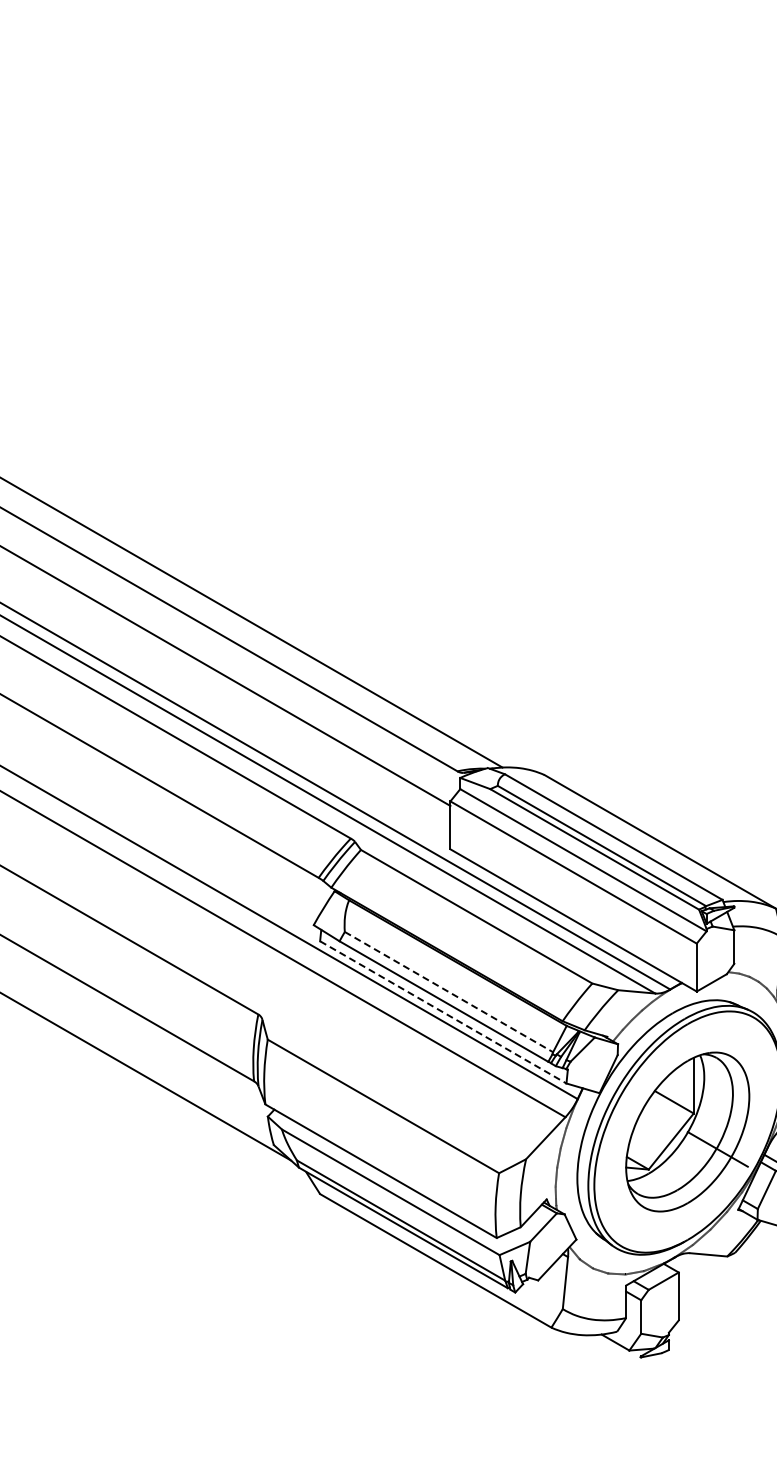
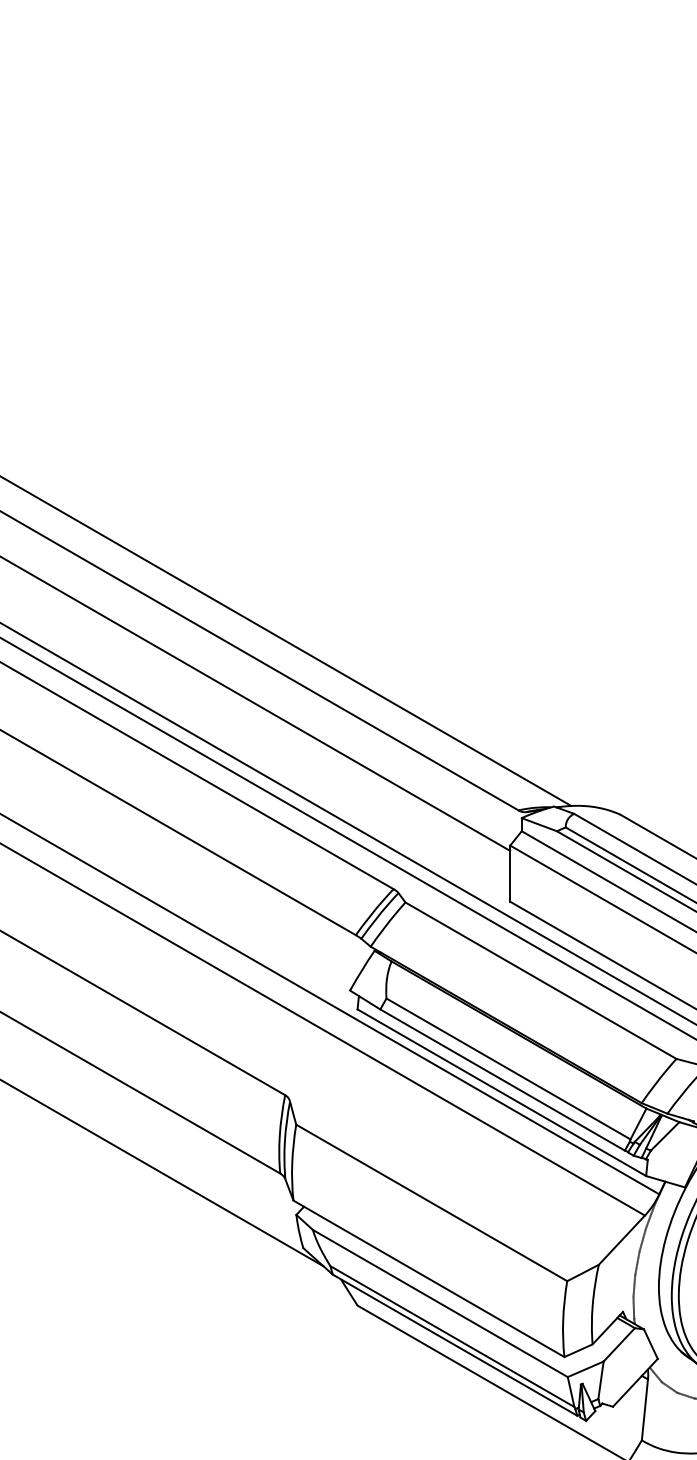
line: (449, 992) -> (509, 1069), dashed -> solid
line: (443, 1012) -> (502, 1092), dashed -> solid

